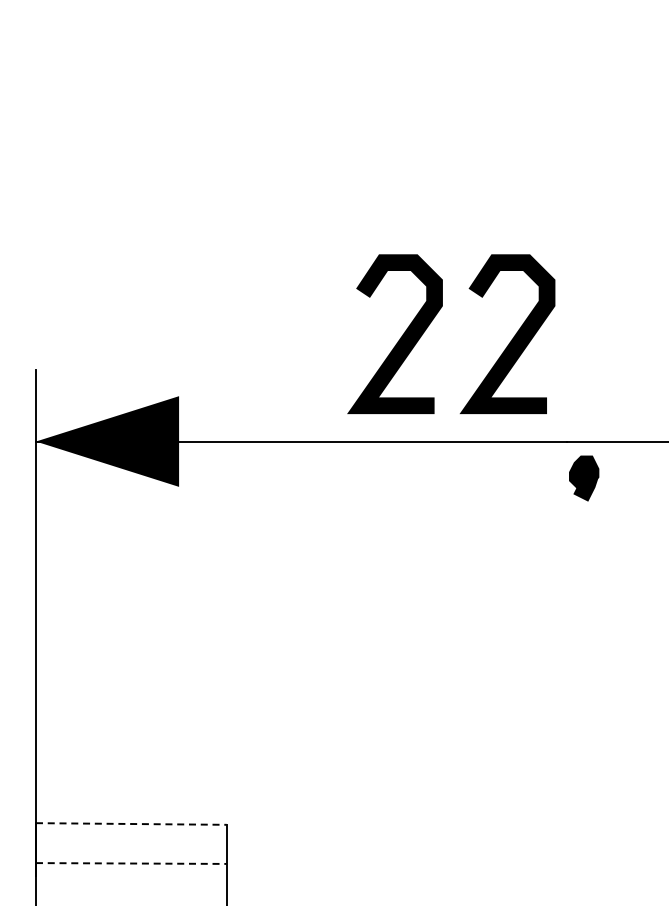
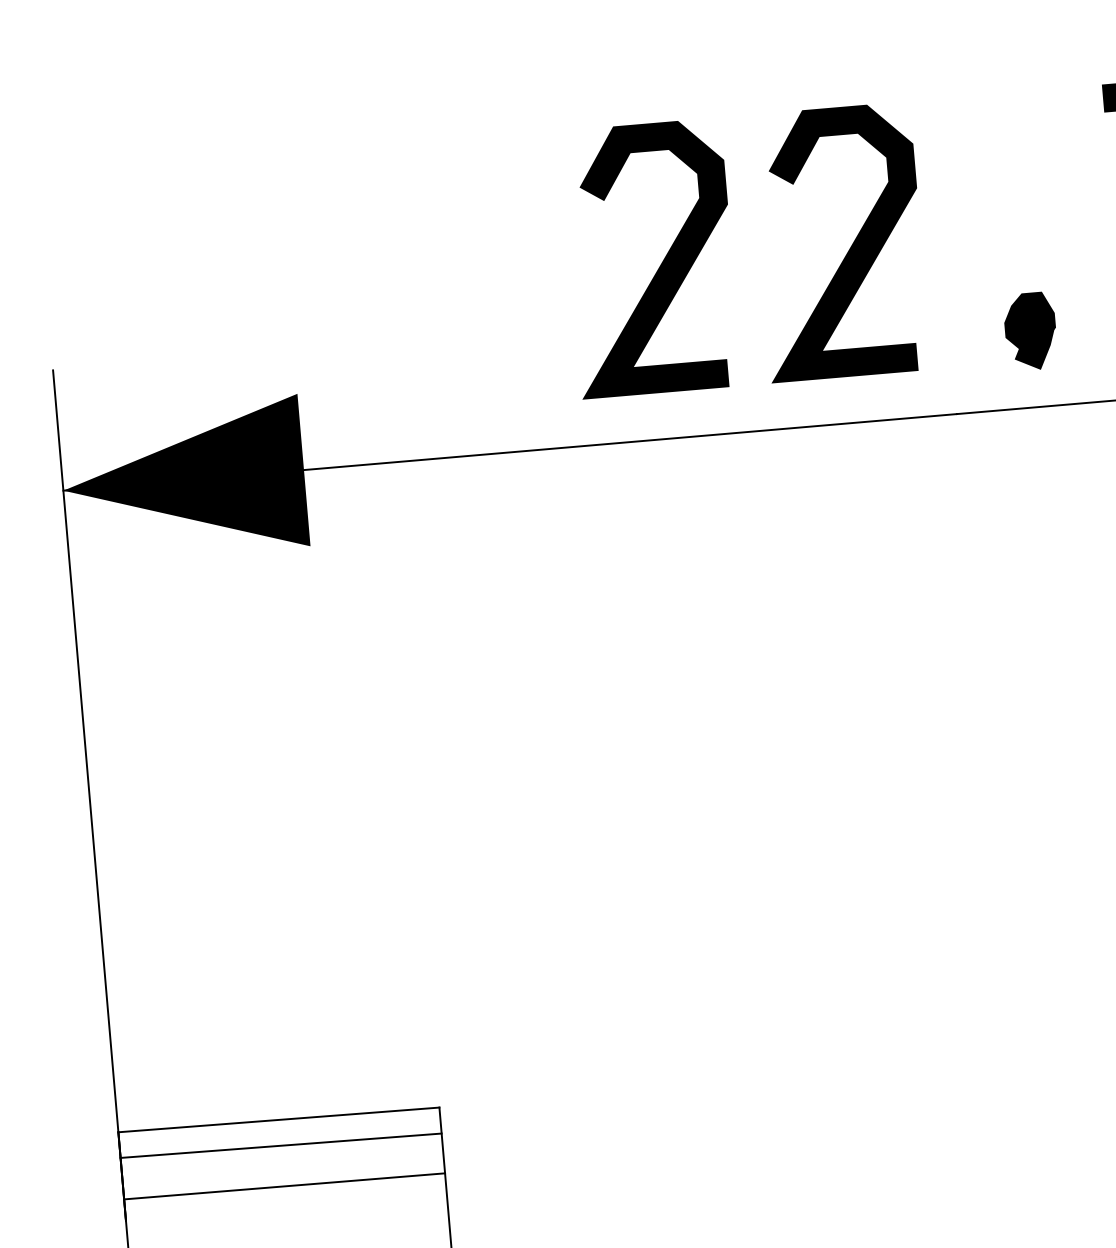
part: (584, 478) -> (1031, 331), moved
line: (131, 824) -> (279, 1120), dashed -> solid
line: (130, 839) -> (279, 1146), added
line: (131, 863) -> (284, 1186), dashed -> solid

